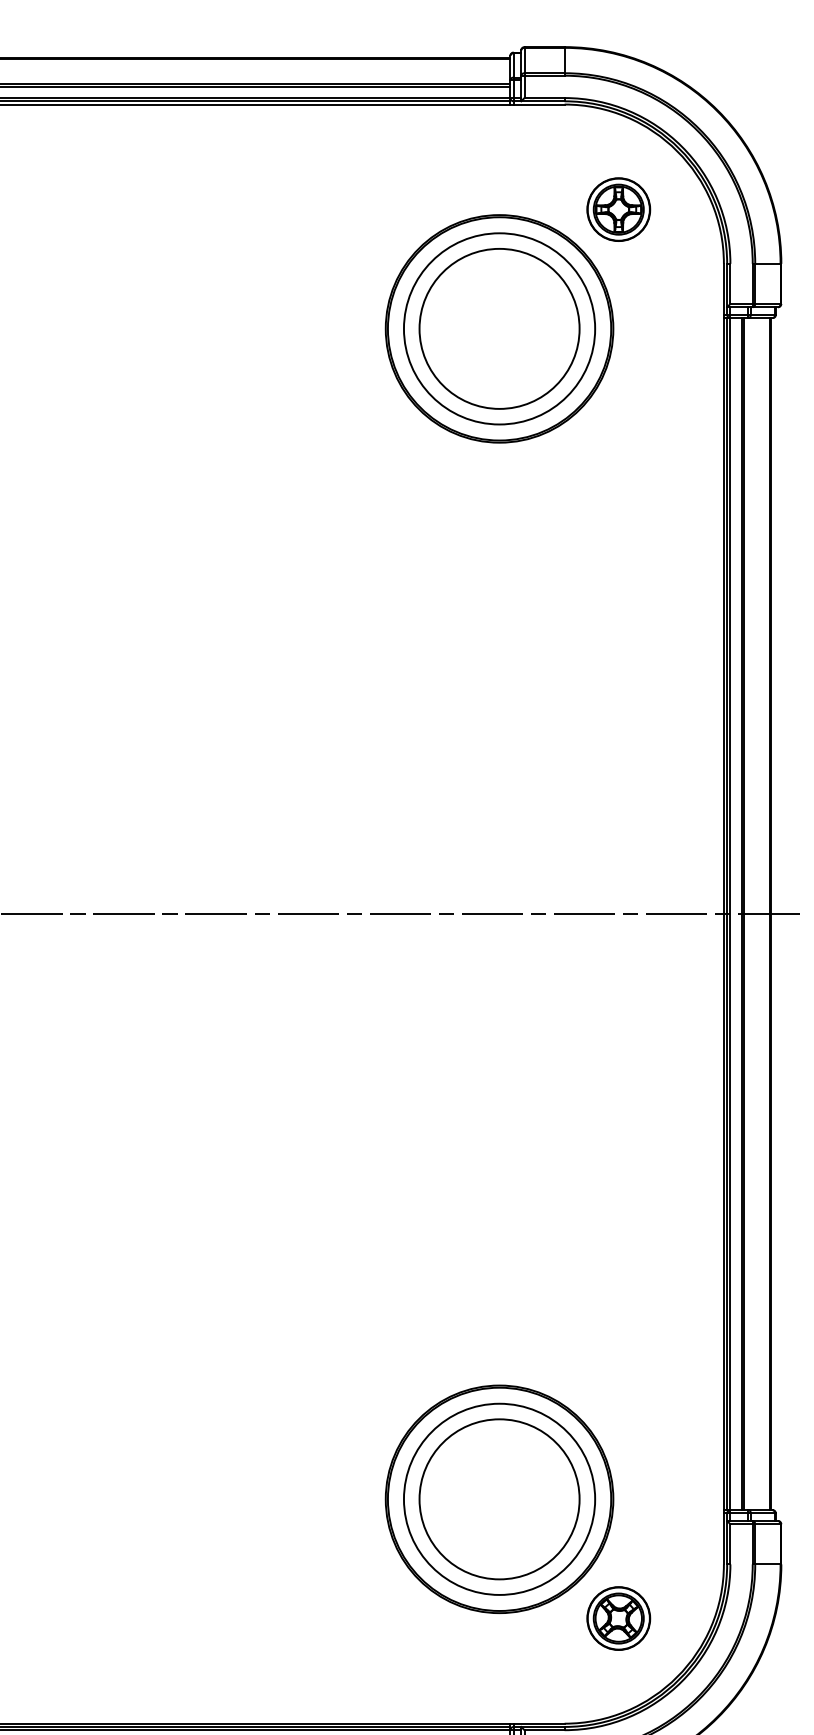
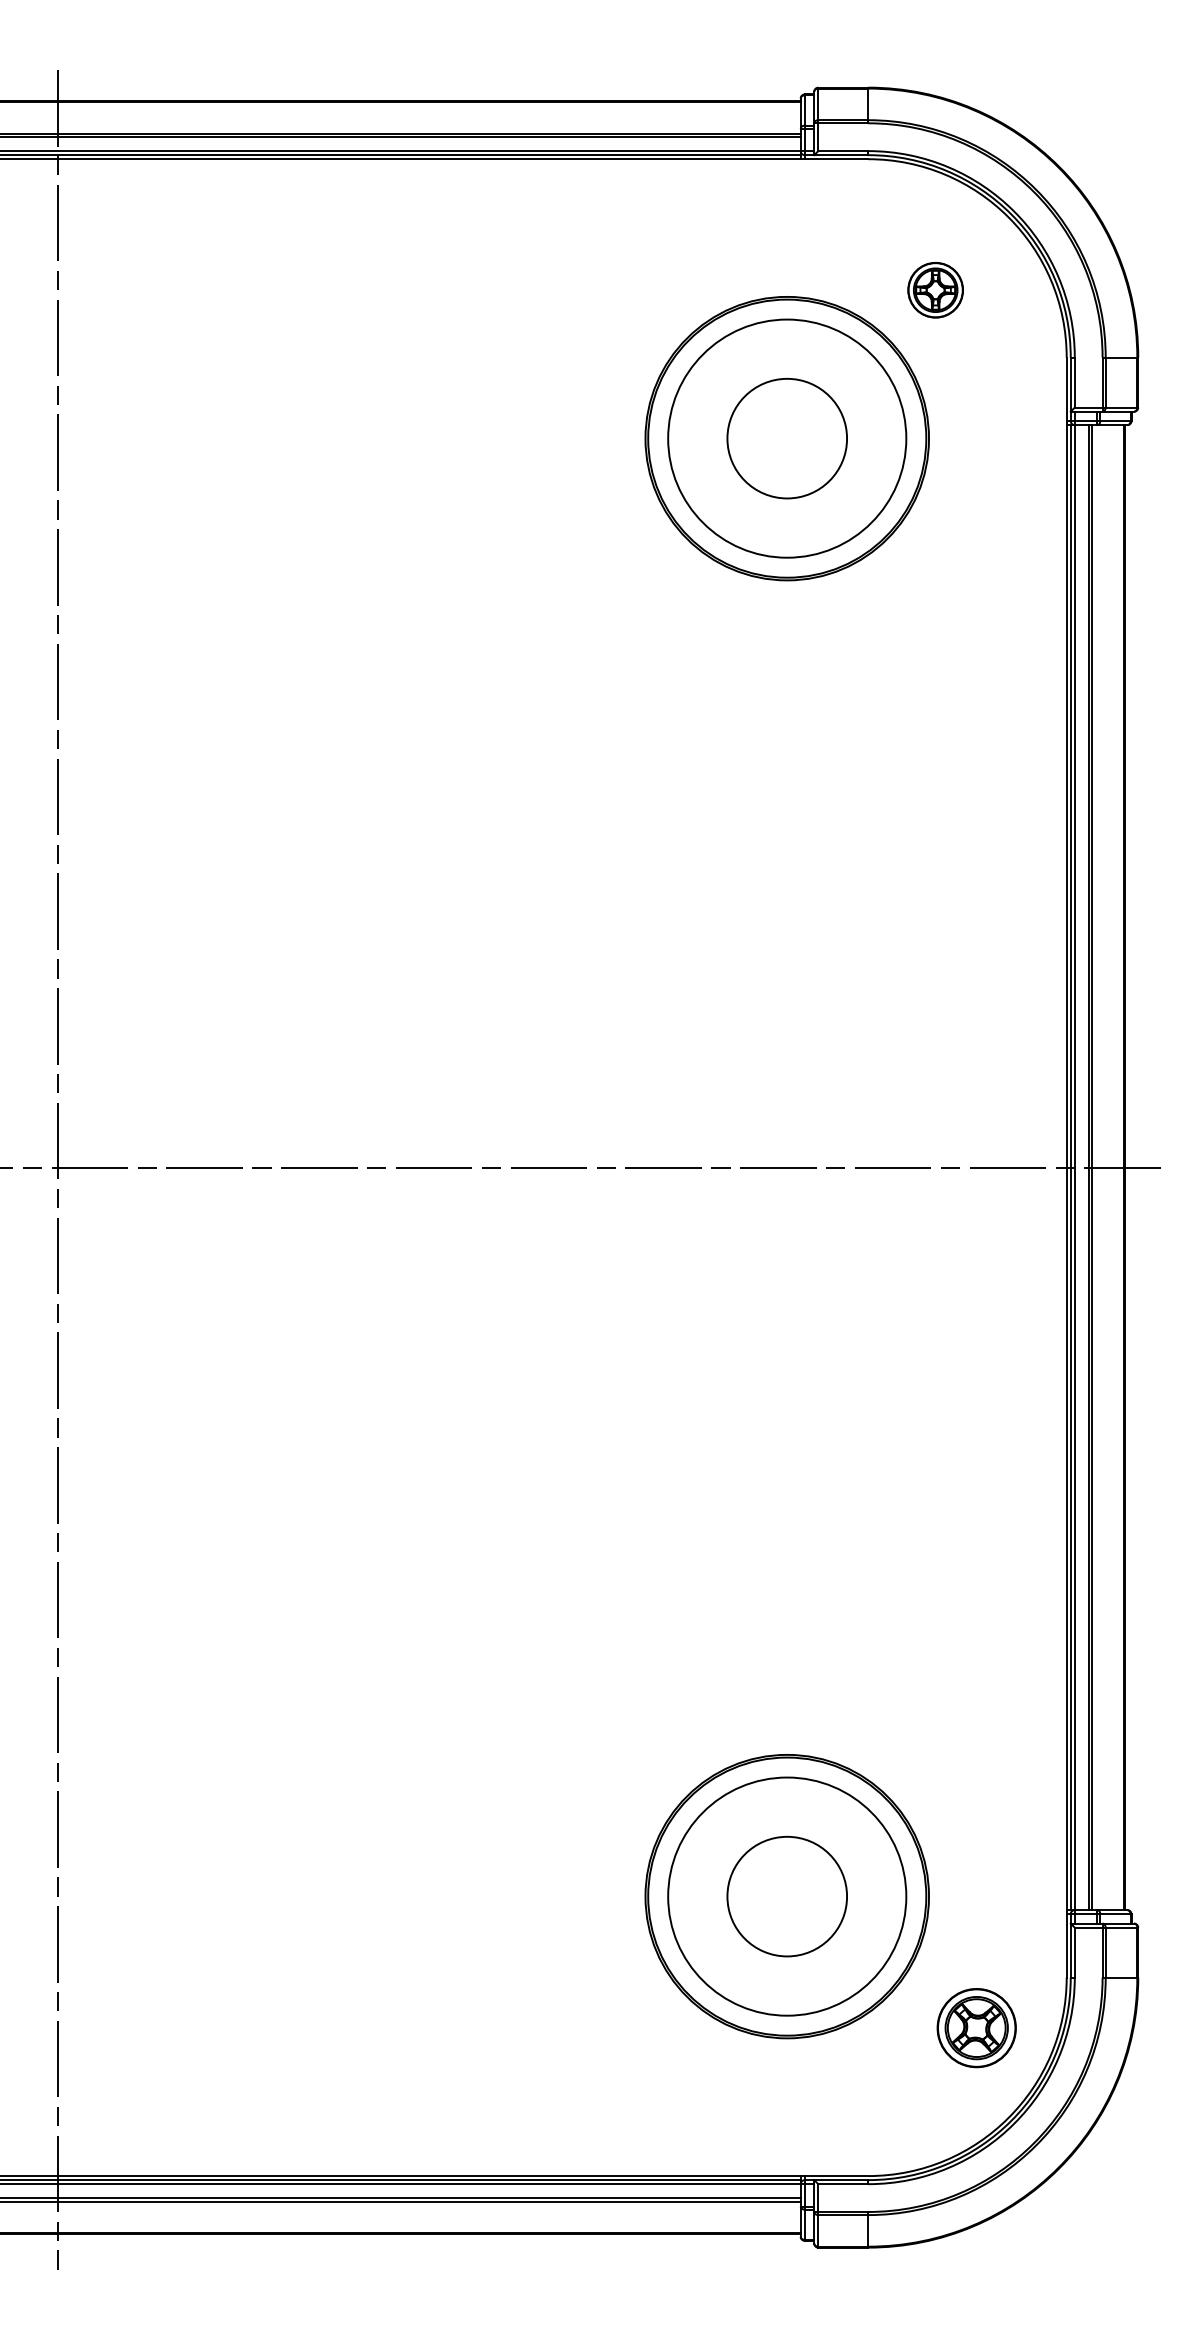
part: (618, 209) -> (935, 290), size x0.7
circle: (498, 328) -> (786, 438), size x0.6
circle: (498, 1499) -> (786, 1896), size x0.6
part: (618, 1618) -> (976, 2028), moved

